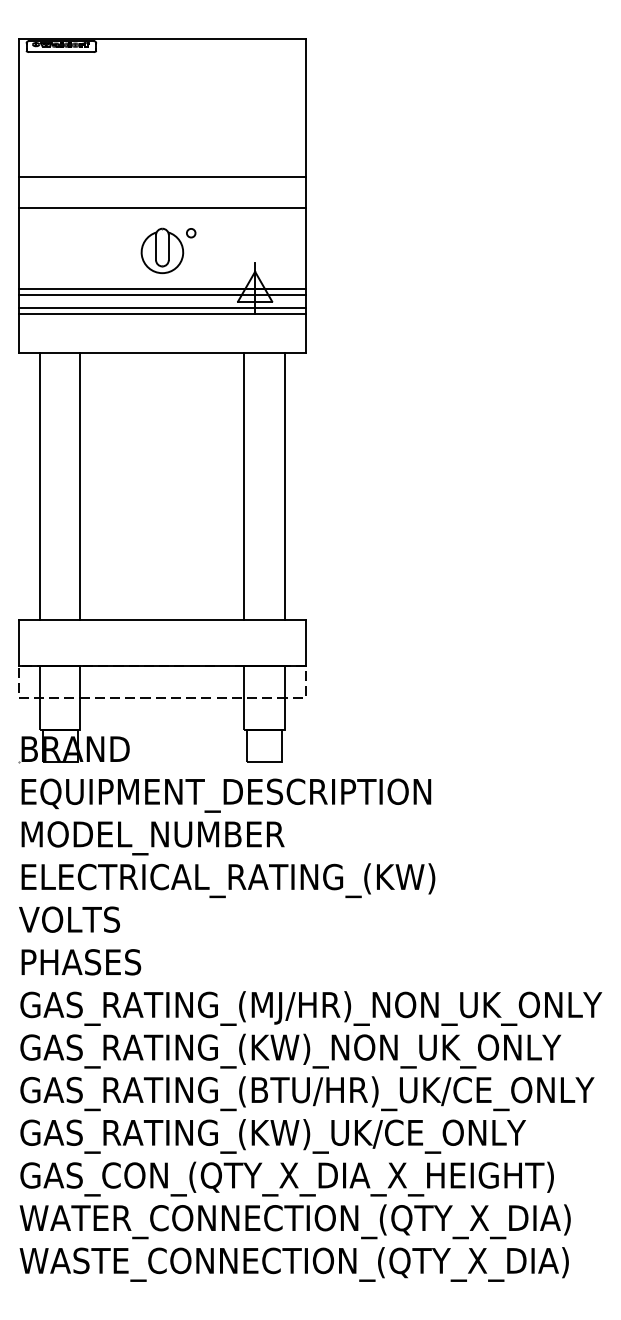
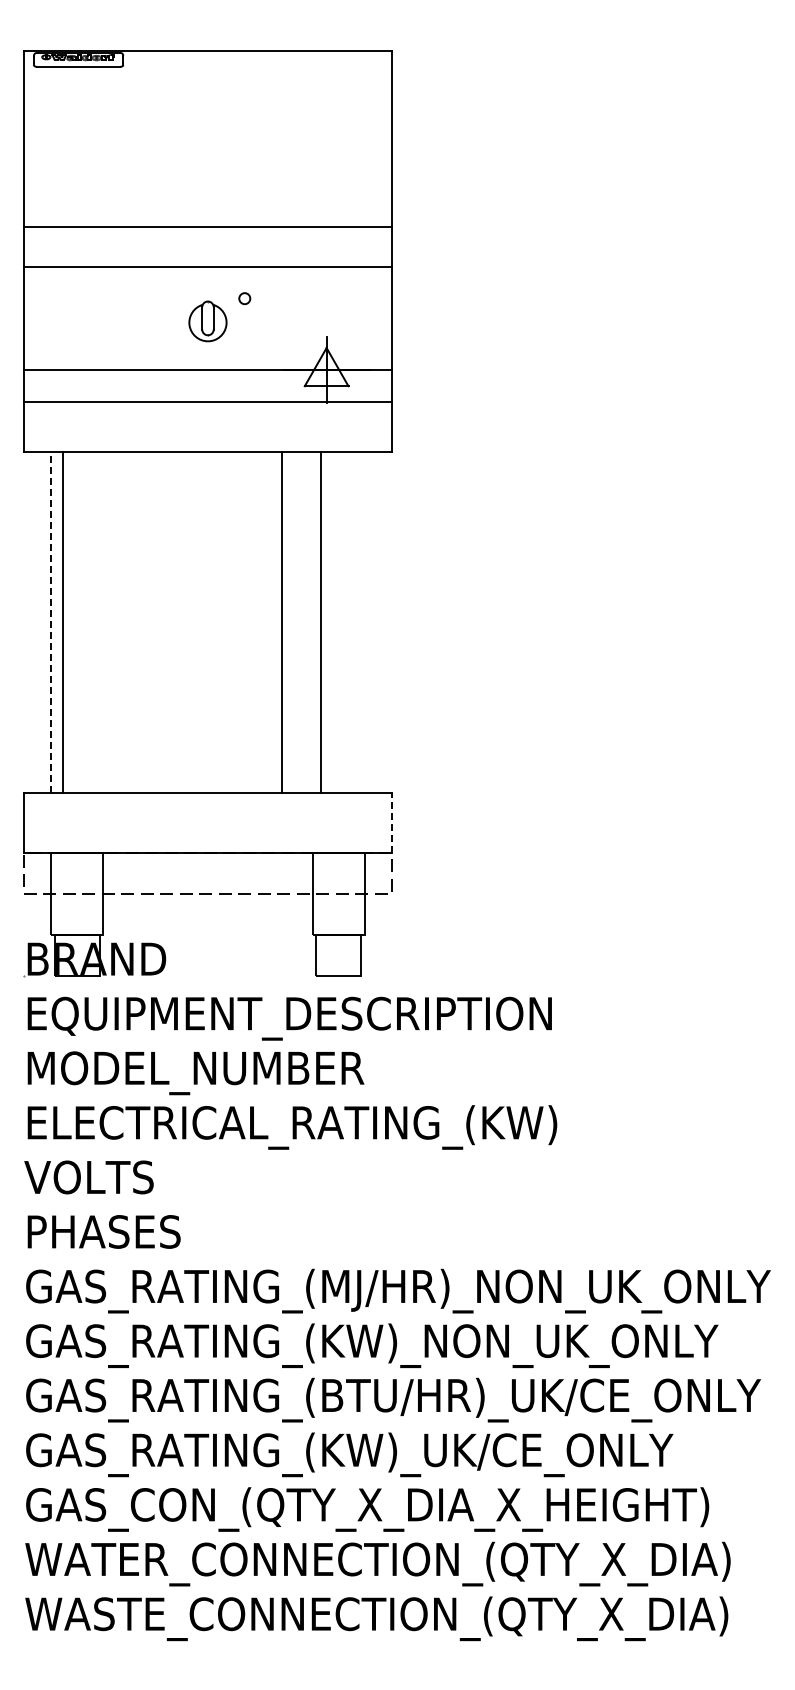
part: (162, 251) -> (207, 321), size x0.7
line: (162, 294) -> (207, 377), removed
line: (162, 308) -> (207, 394), removed
line: (39, 486) -> (50, 622), solid -> dashed
line: (80, 486) -> (62, 622), moved
line: (244, 486) -> (281, 622), moved
line: (284, 486) -> (320, 622), moved
line: (306, 643) -> (392, 823), solid -> dashed

